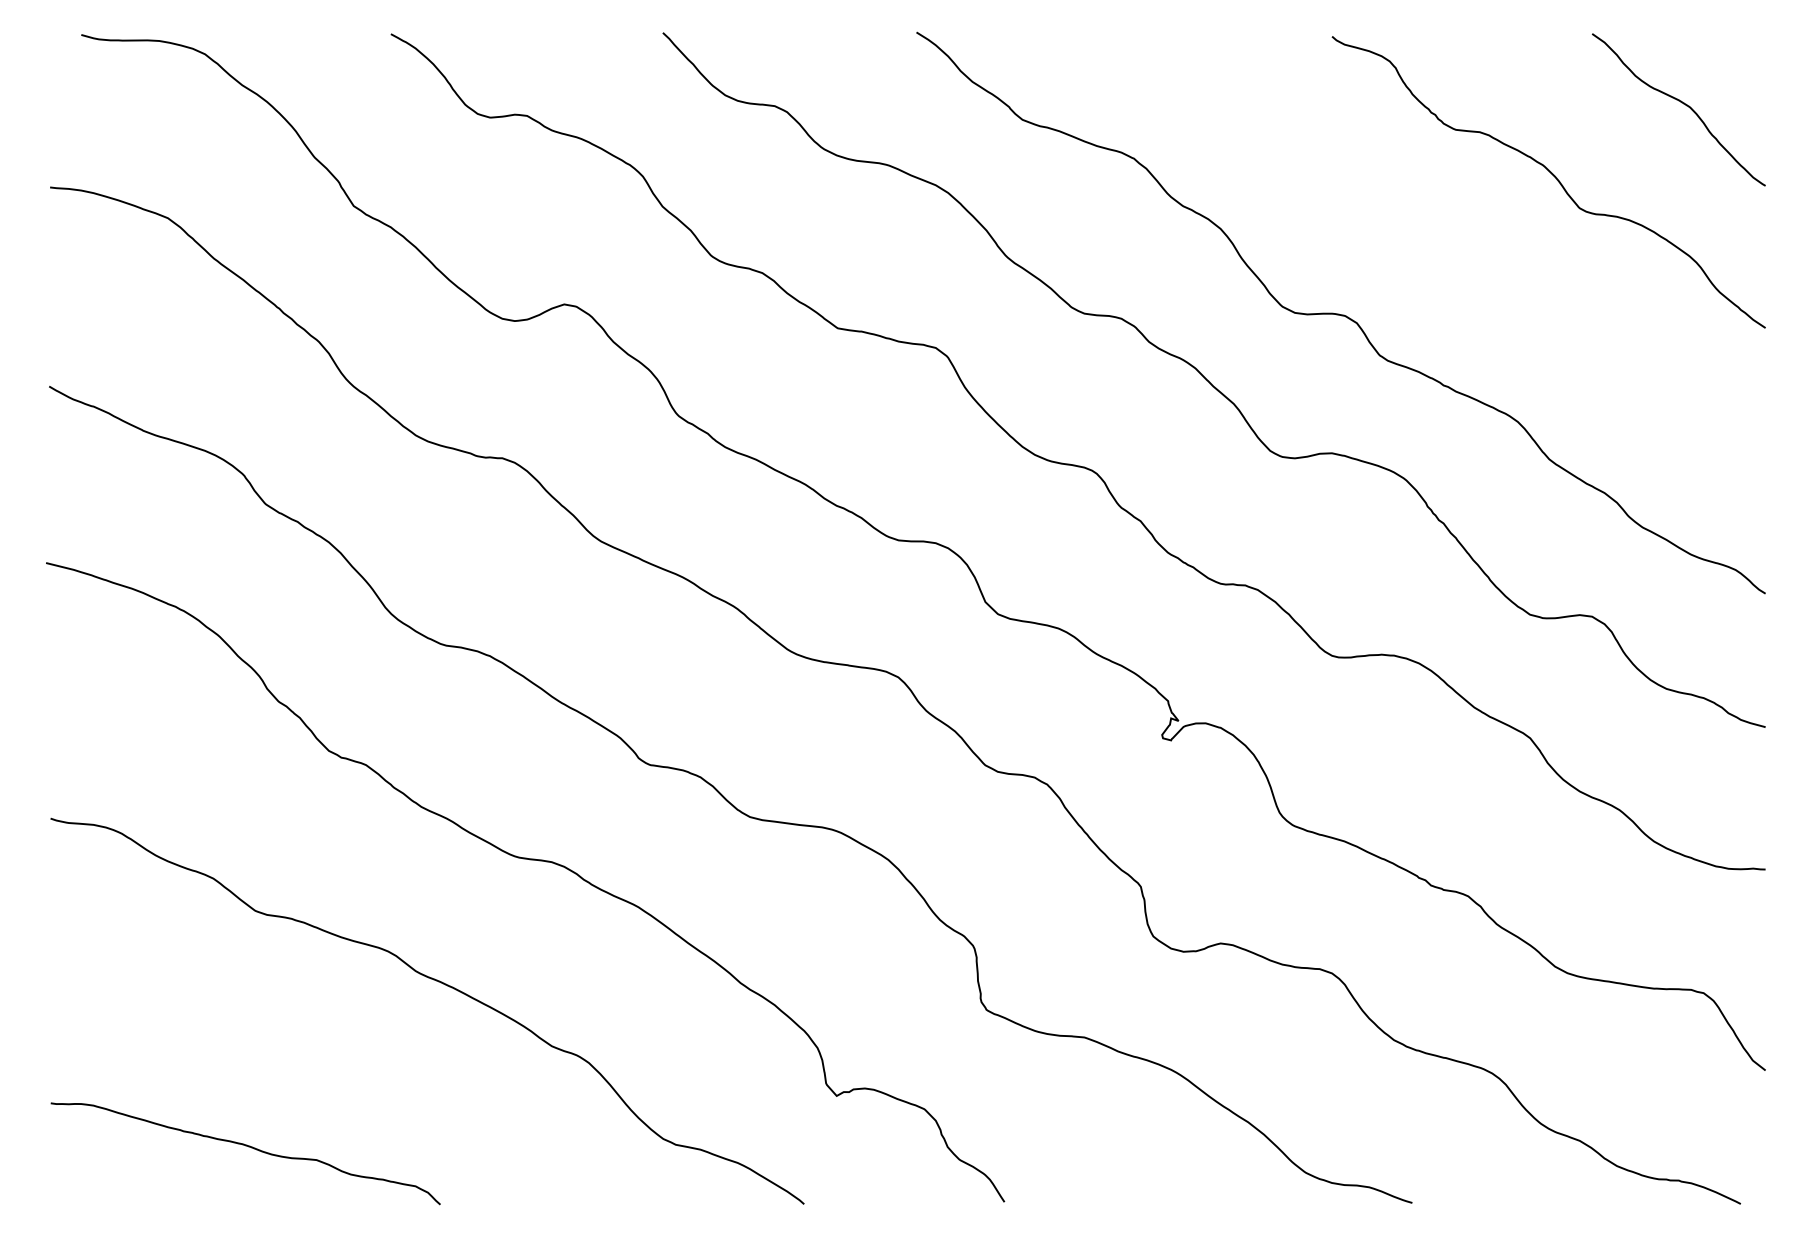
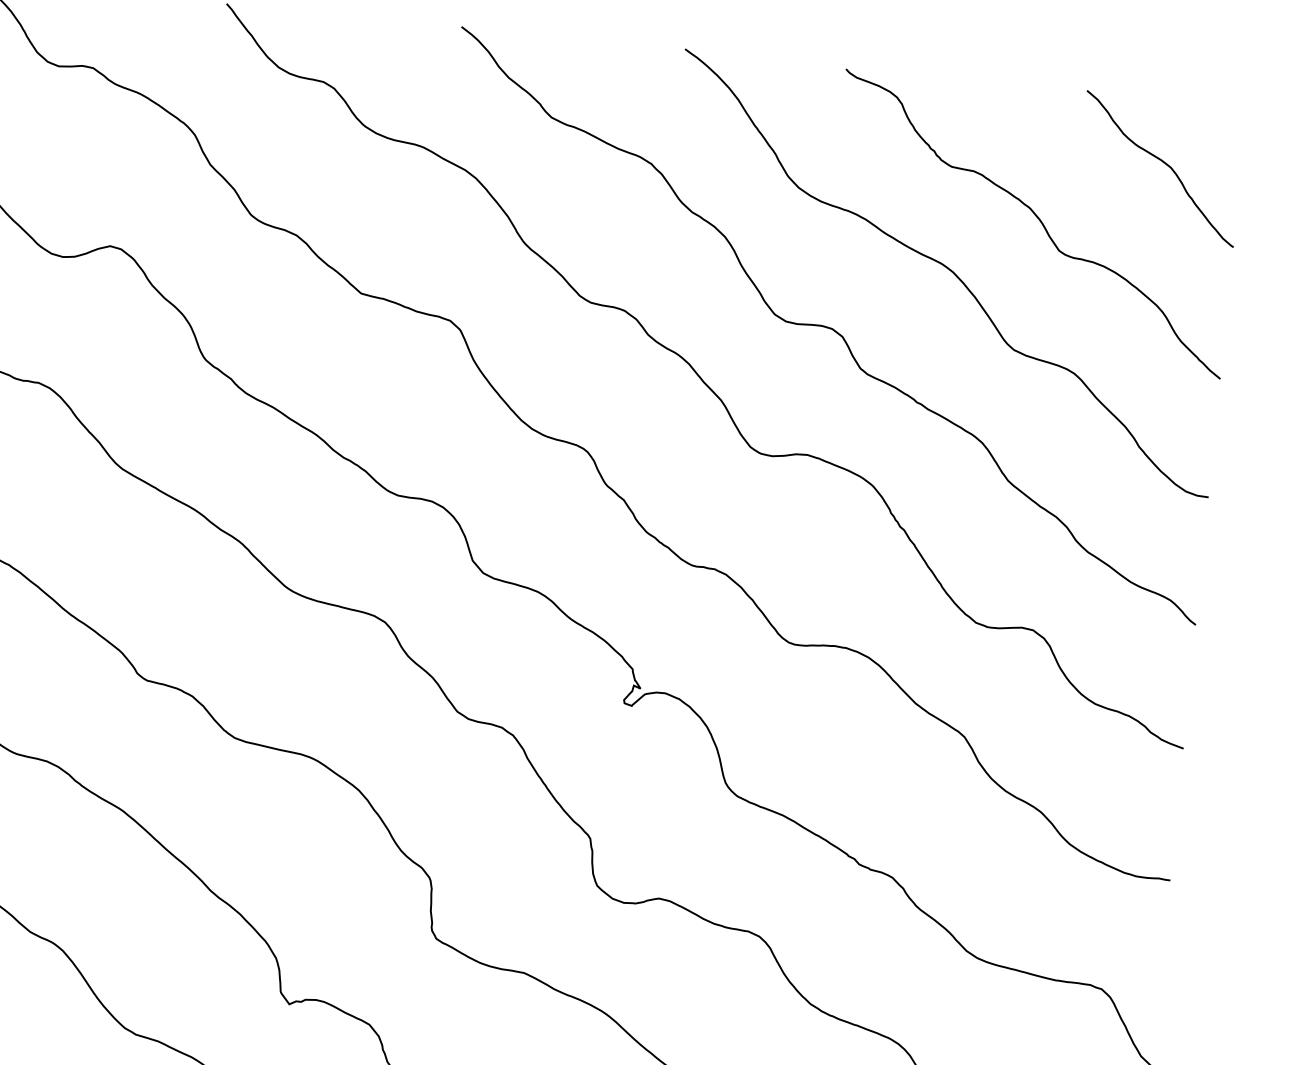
curve: (1463, 240) -> (948, 270), added

